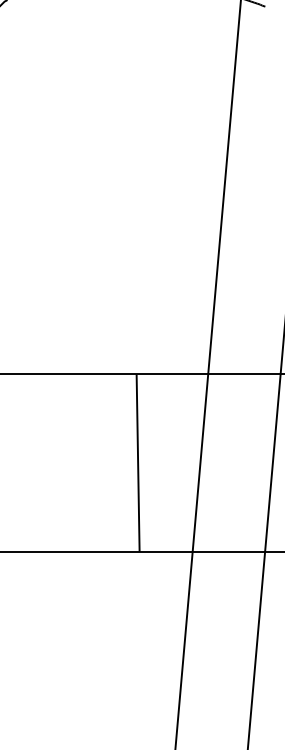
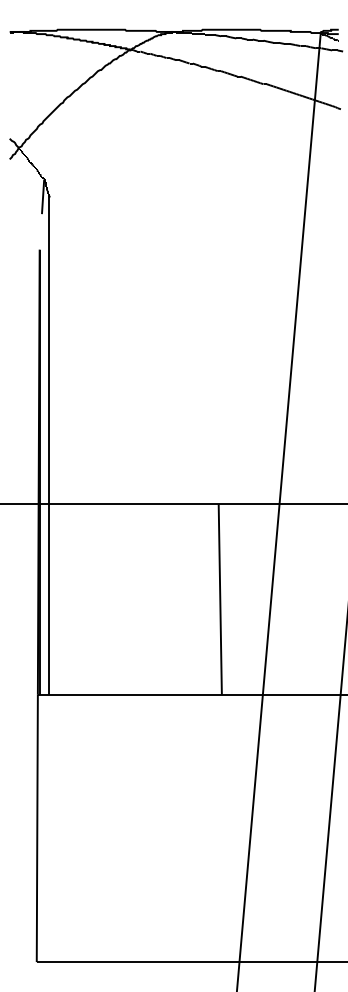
line: (137, 463) -> (219, 599), moved

